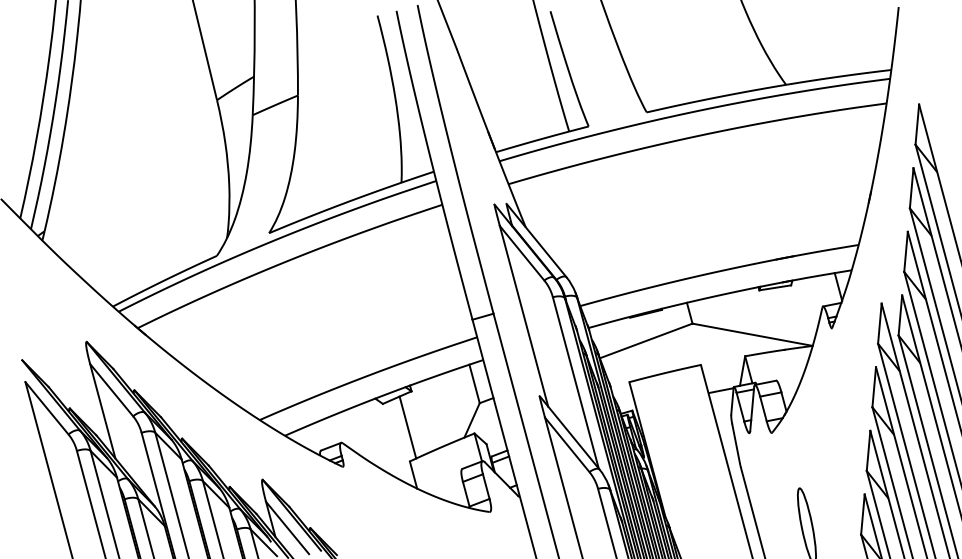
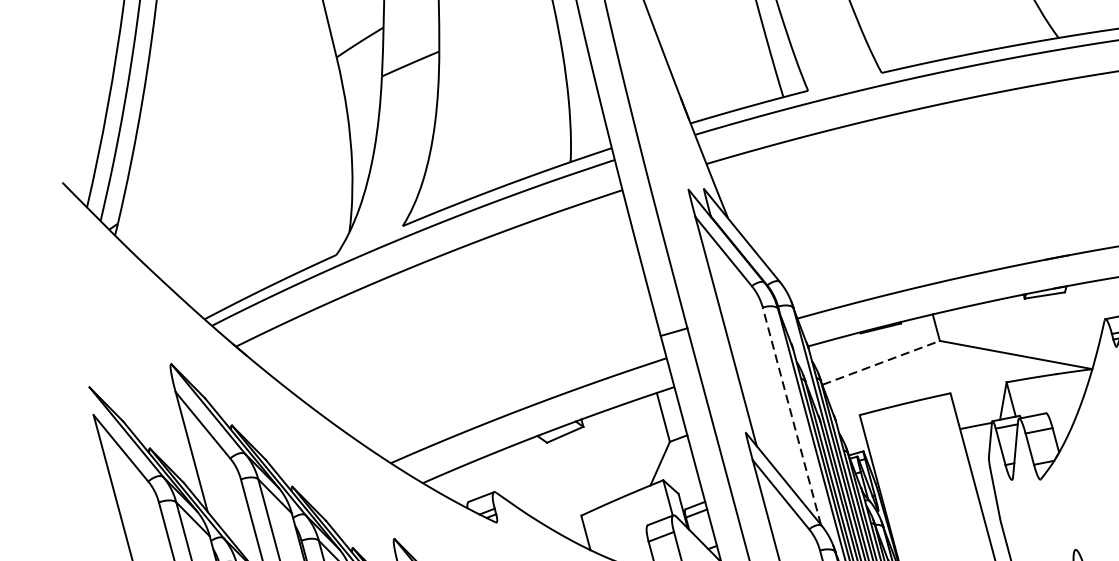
line: (646, 340) -> (881, 362), solid -> dashed
line: (575, 382) -> (791, 415), solid -> dashed
line: (407, 427) -> (578, 472), removed

